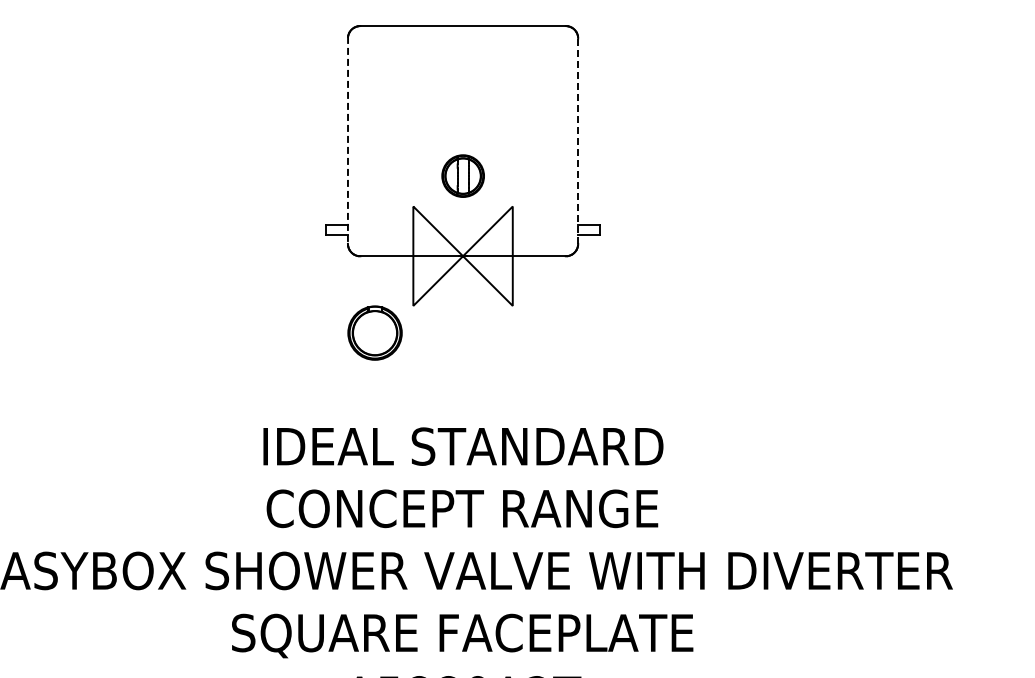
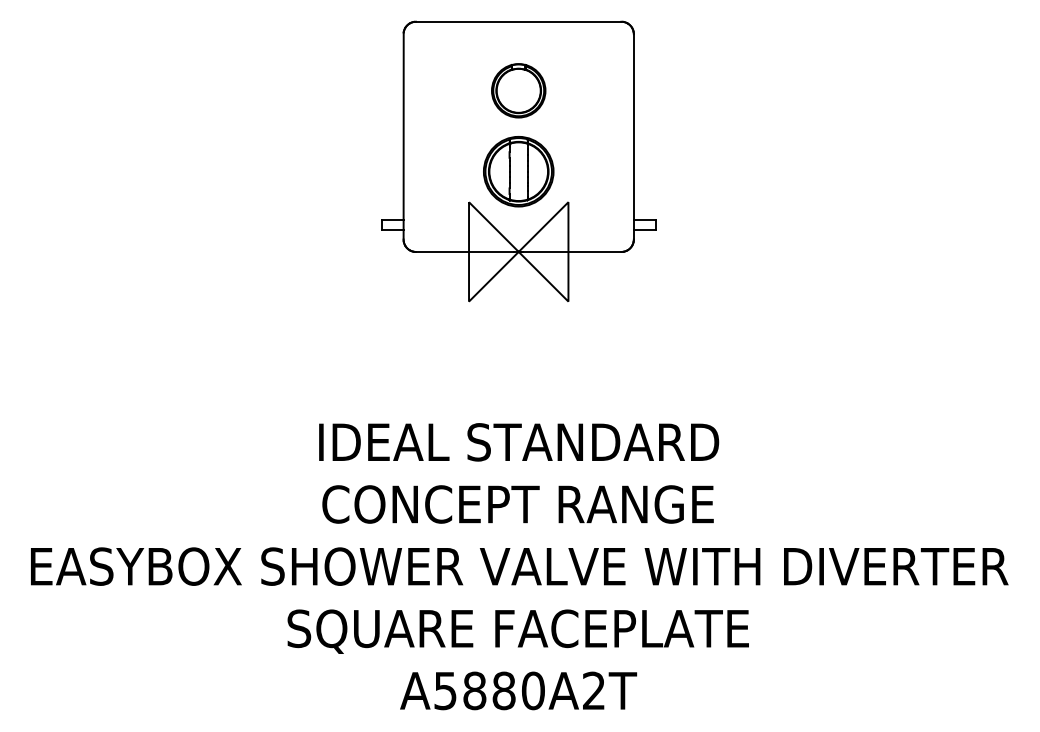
line: (347, 140) -> (403, 136), dashed -> solid
line: (577, 140) -> (633, 136), dashed -> solid
part: (462, 175) -> (518, 171), size x1.67
part: (374, 332) -> (518, 90), moved

